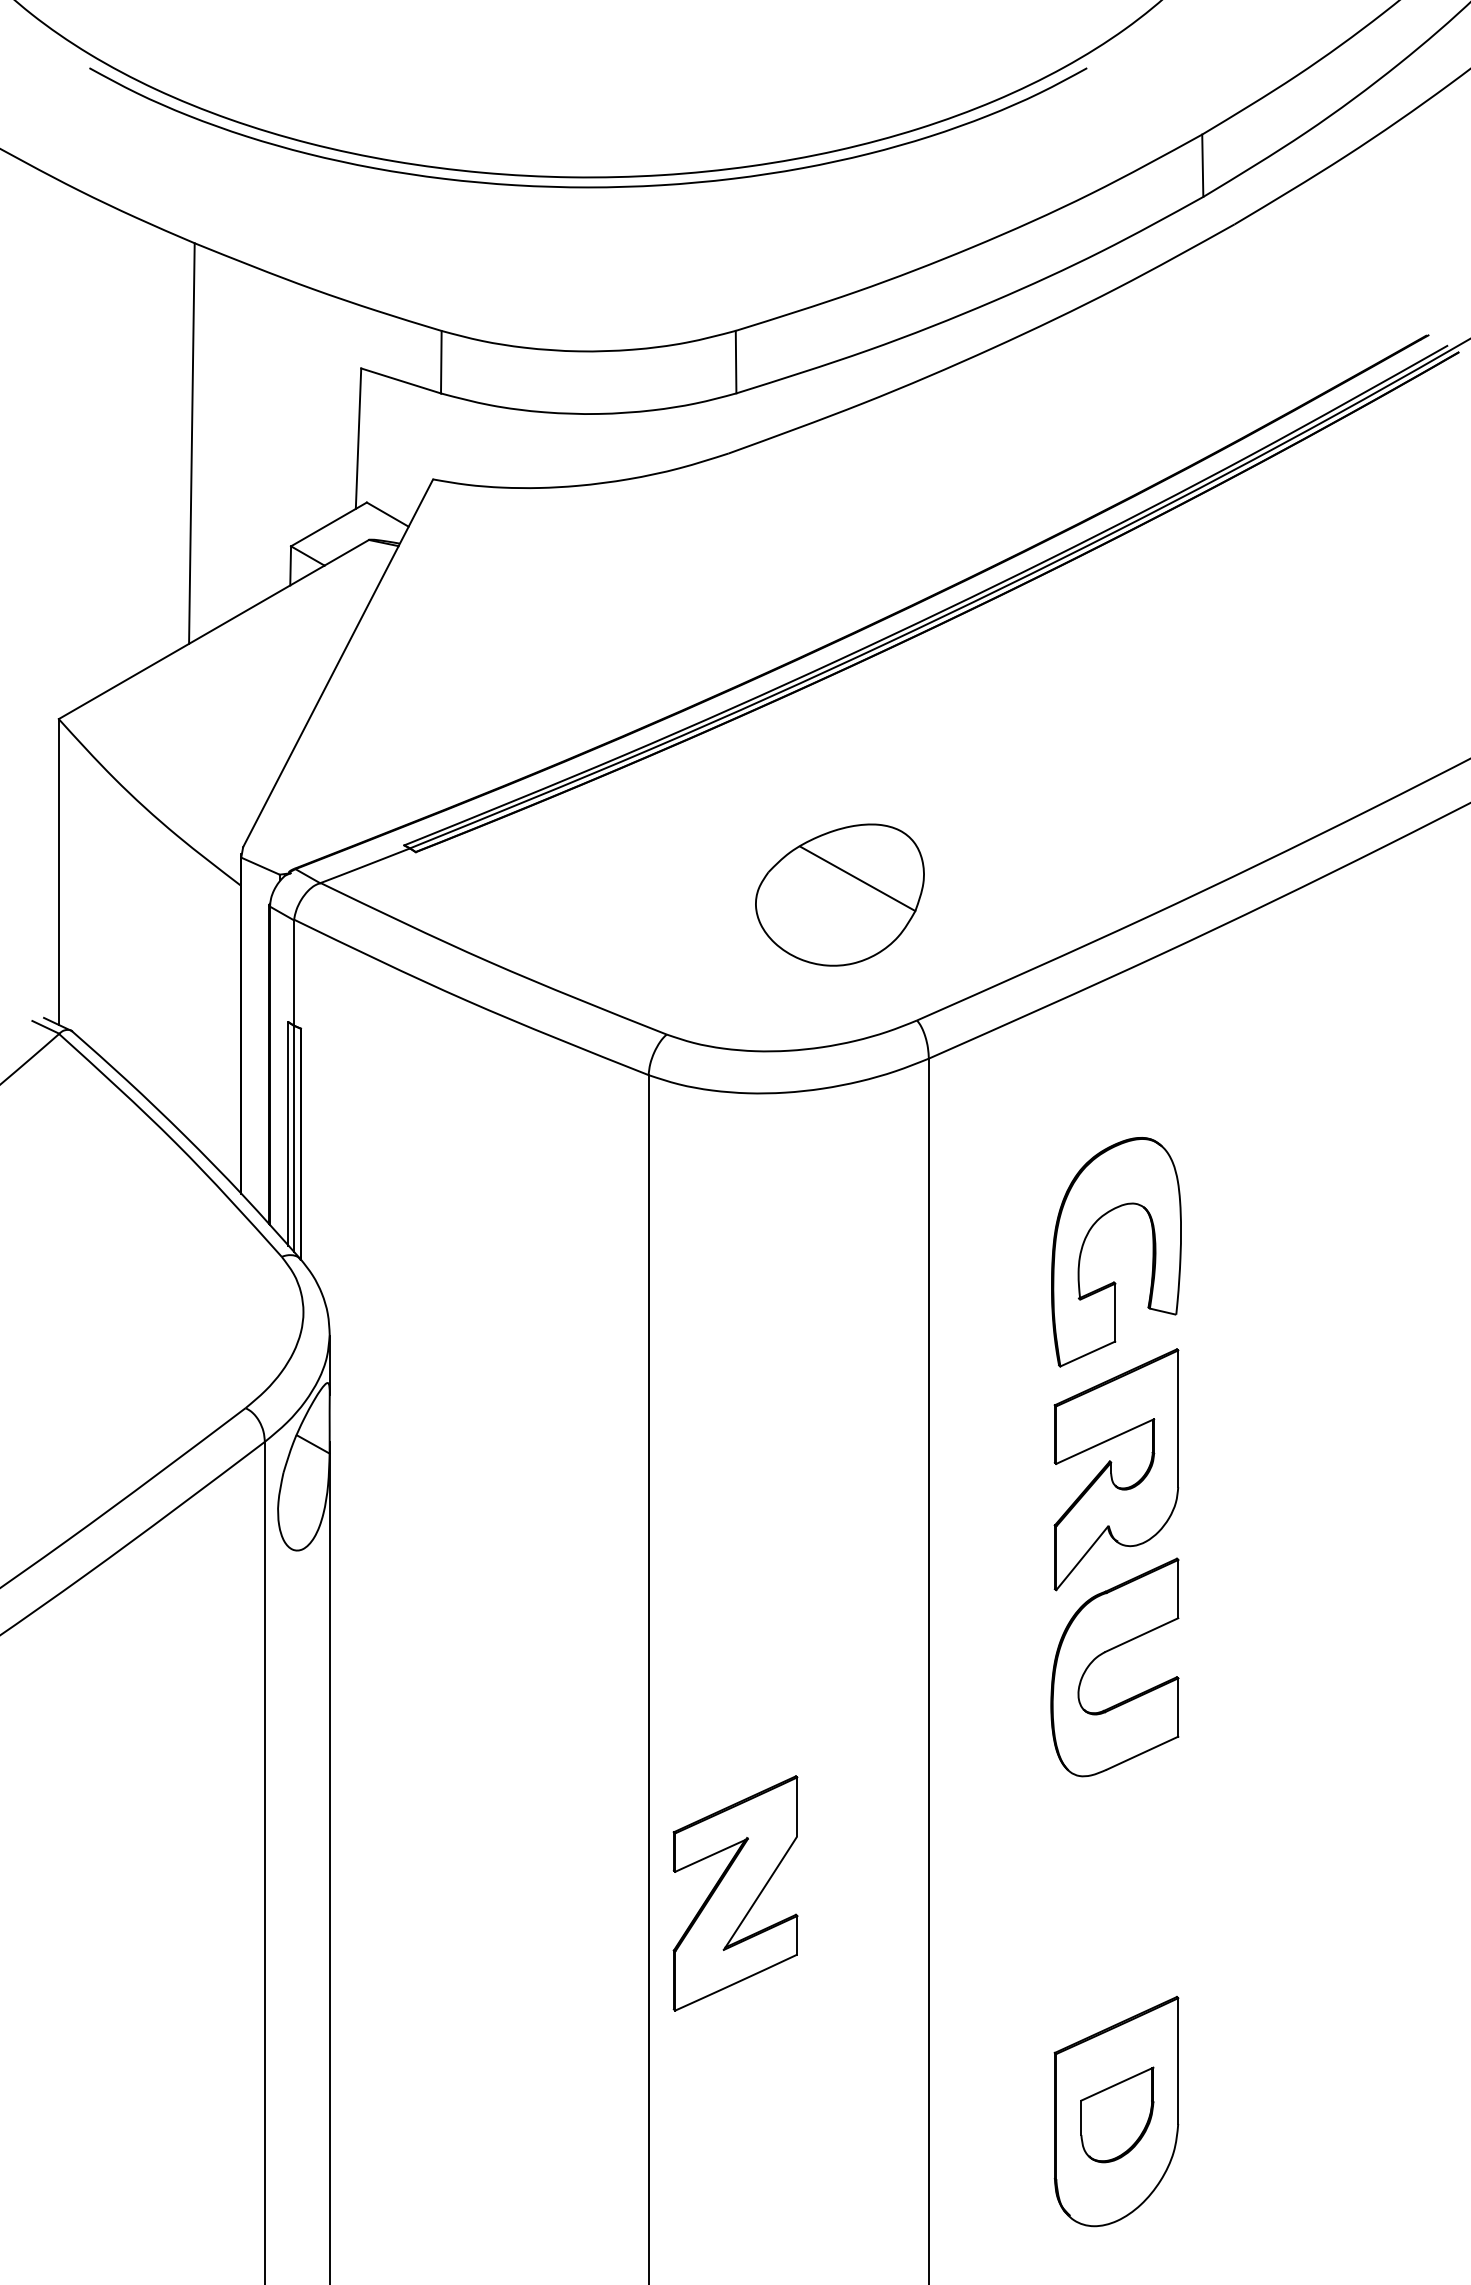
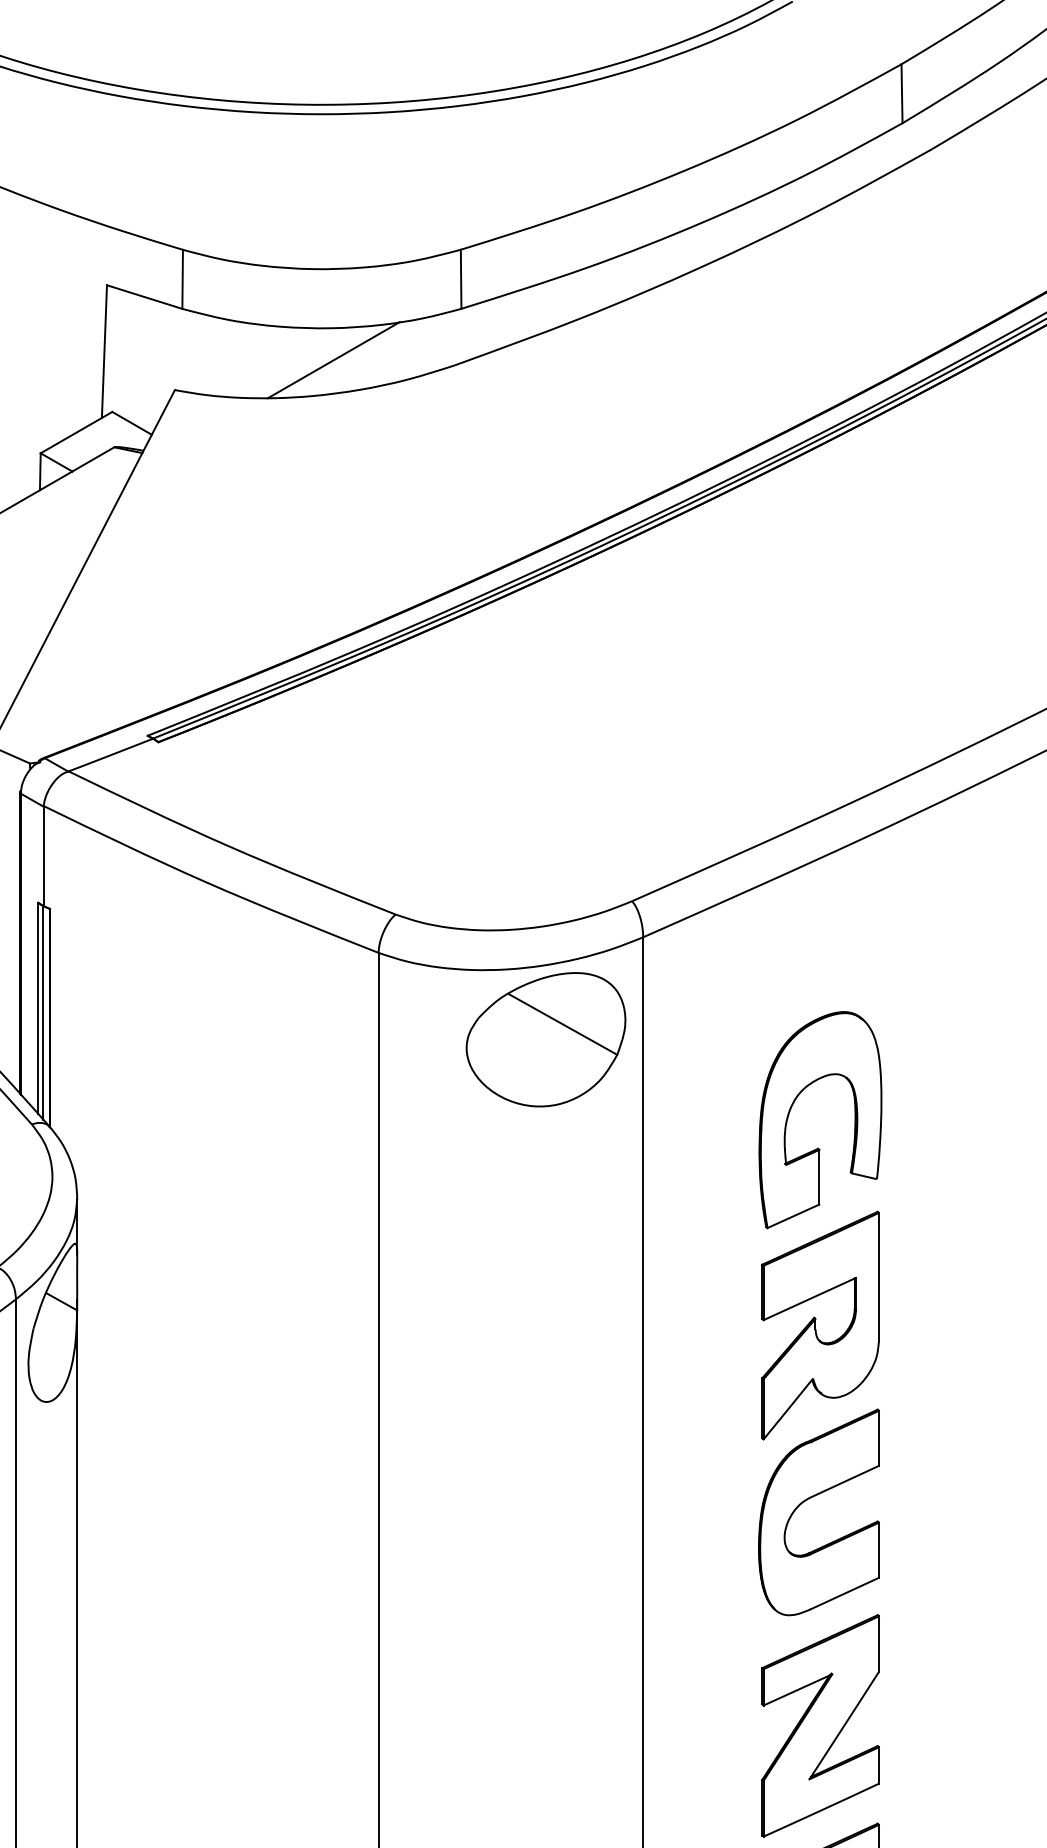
line: (601, 447) -> (333, 359), added
part: (839, 894) -> (545, 1039), moved
part: (735, 1893) -> (820, 1725), moved

